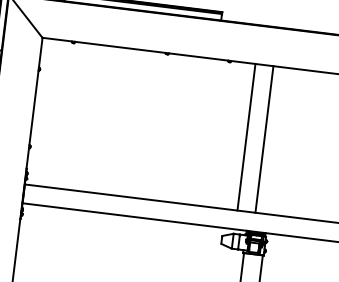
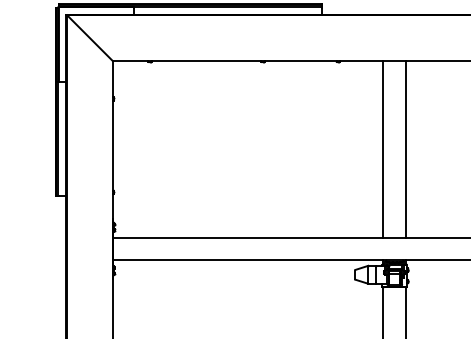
line: (246, 137) -> (383, 149), moved
line: (264, 139) -> (406, 149), moved

